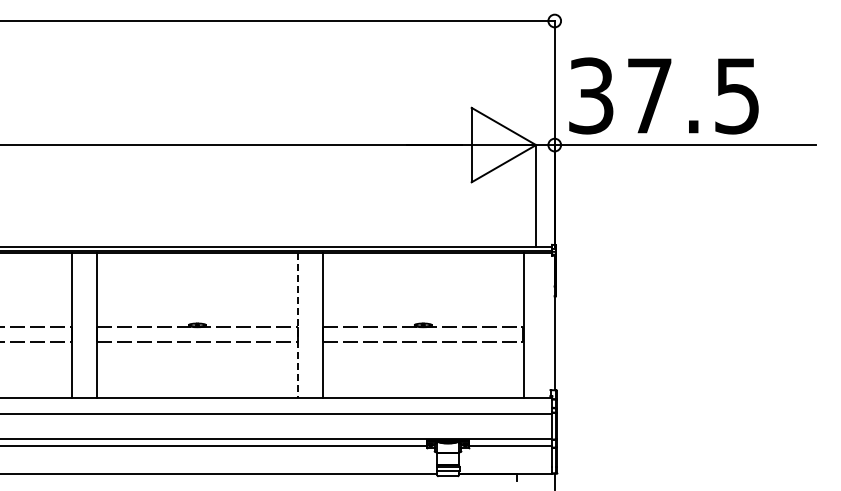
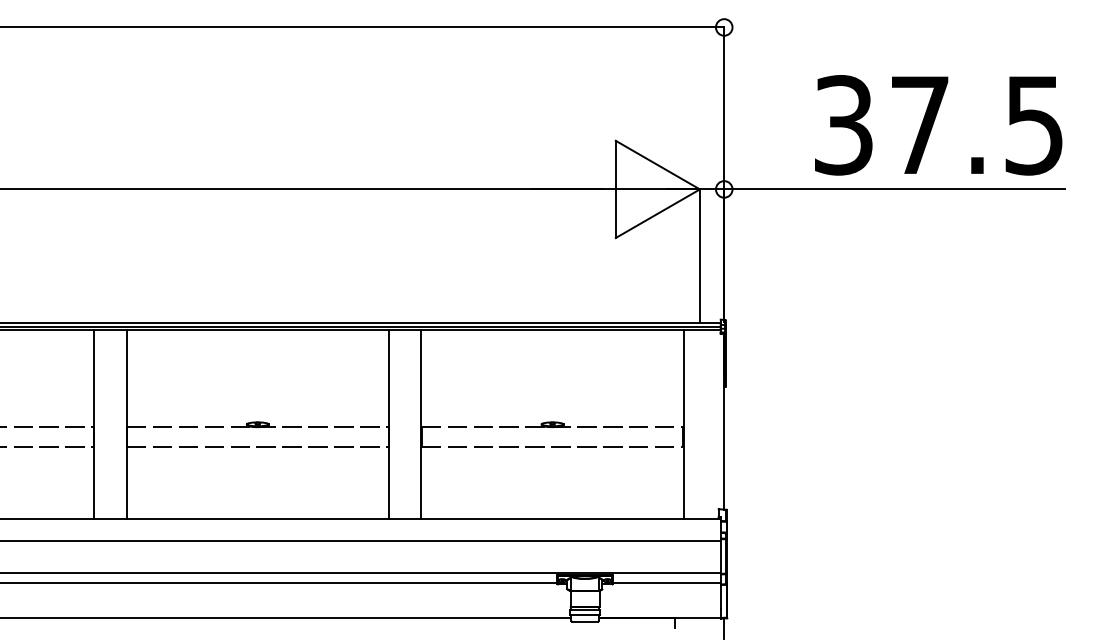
text: (663, 95) -> (938, 124), moved
line: (297, 325) -> (388, 424), dashed -> solid

